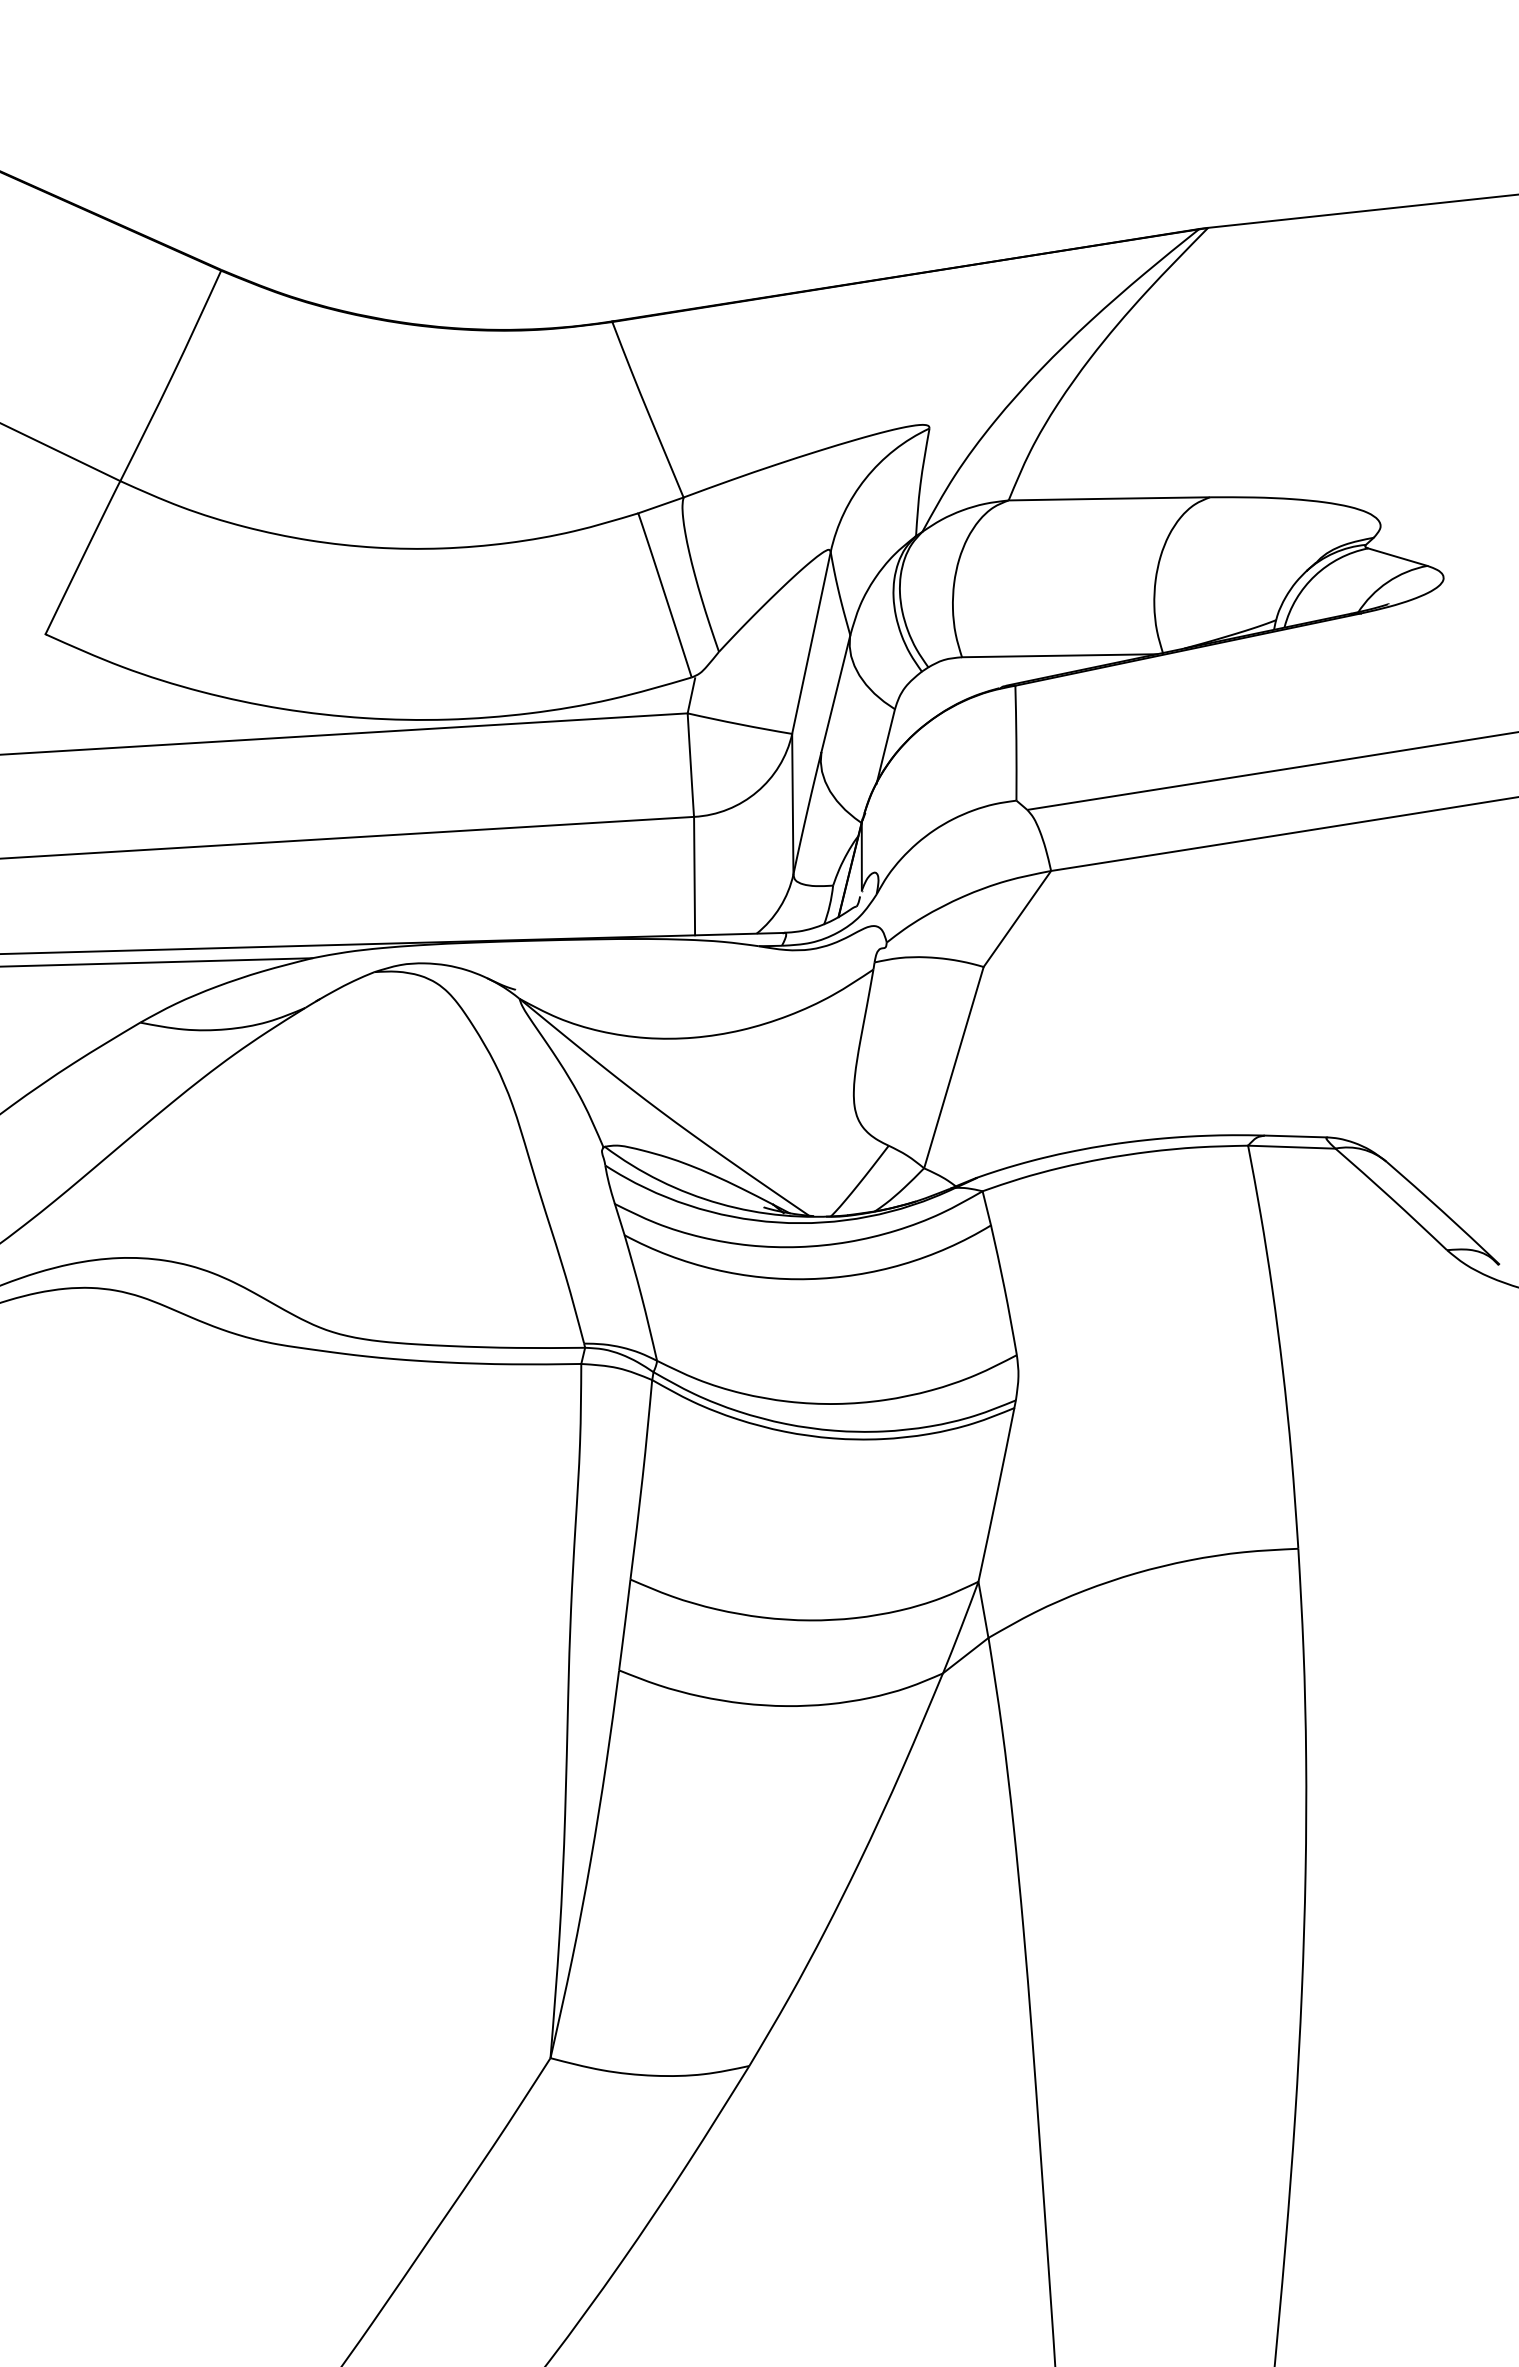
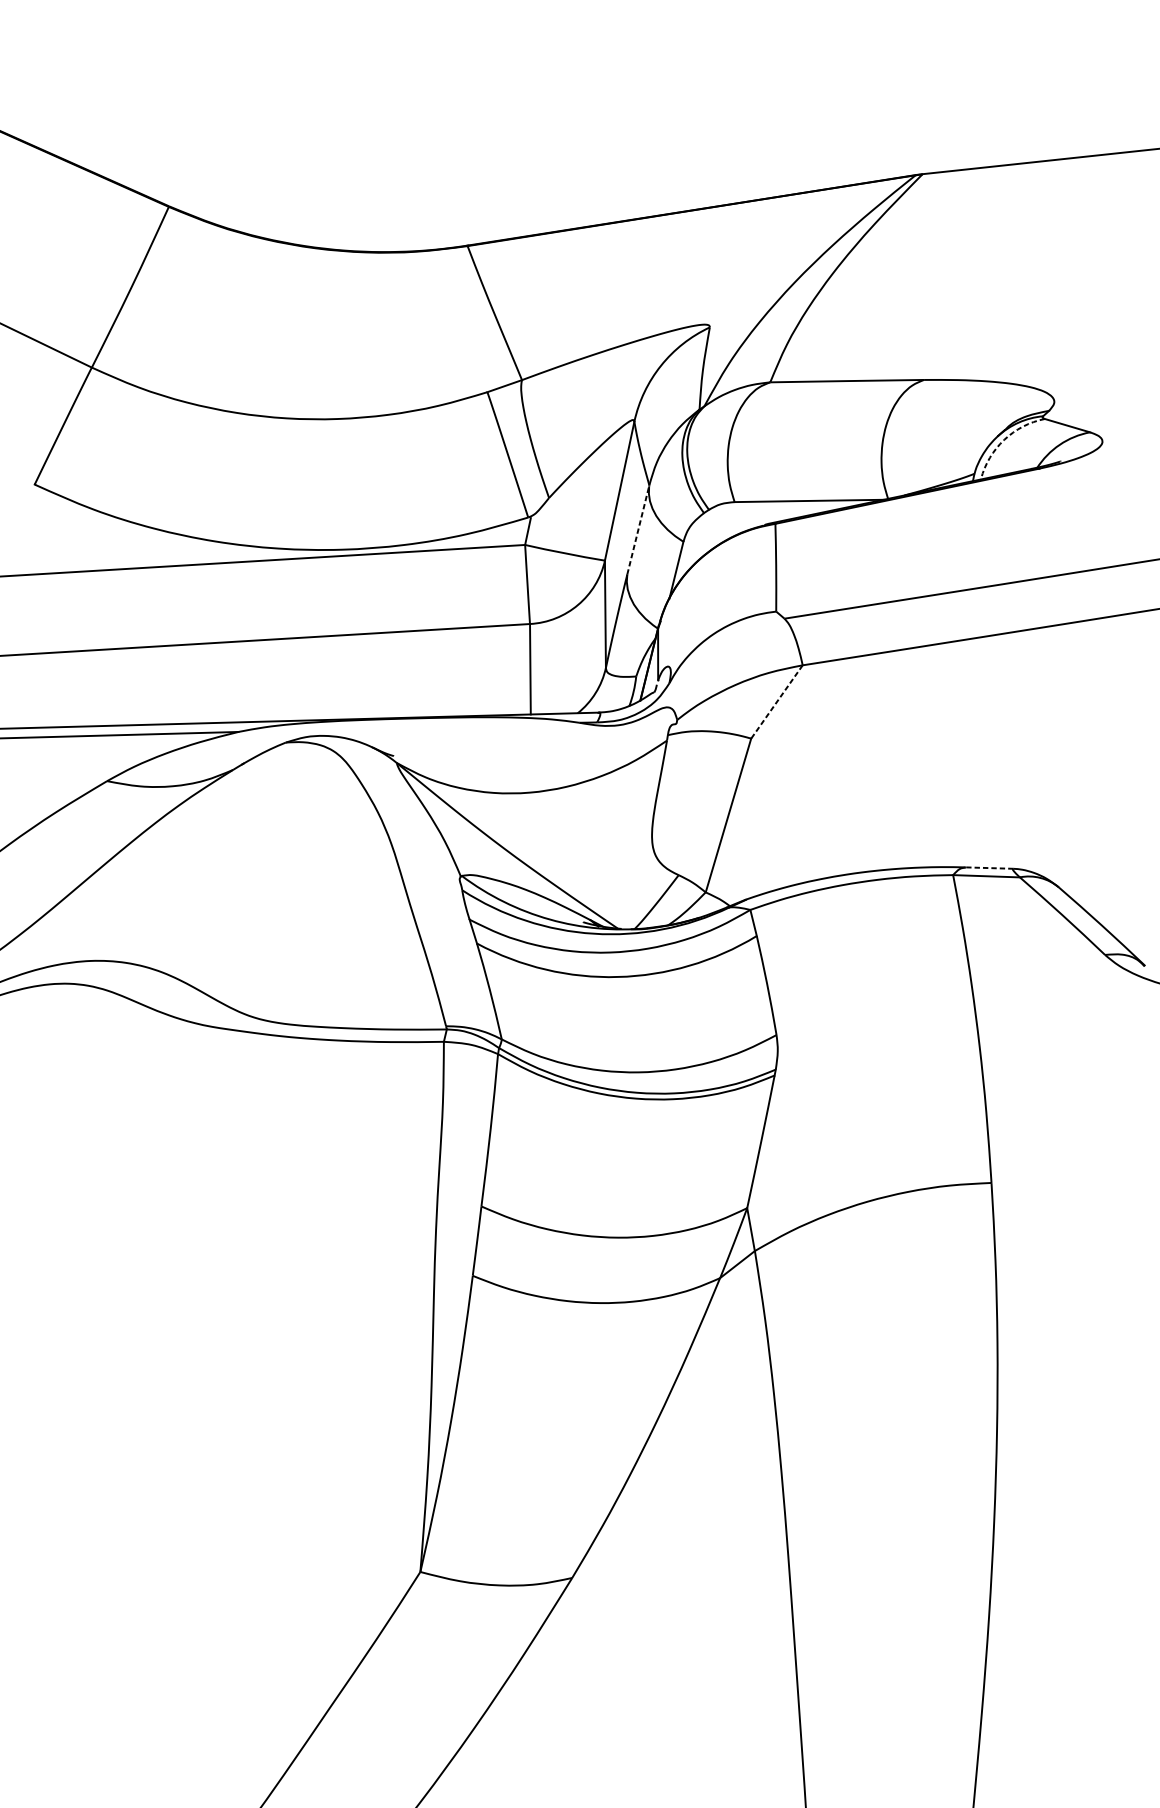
arc: (1315, 575) -> (1004, 439), solid -> dashed
line: (836, 693) -> (638, 529), solid -> dashed
line: (1017, 918) -> (777, 701), solid -> dashed
line: (1295, 1136) -> (989, 868), solid -> dashed

